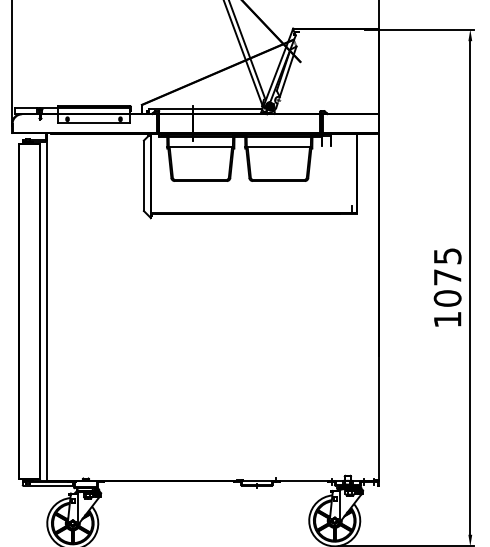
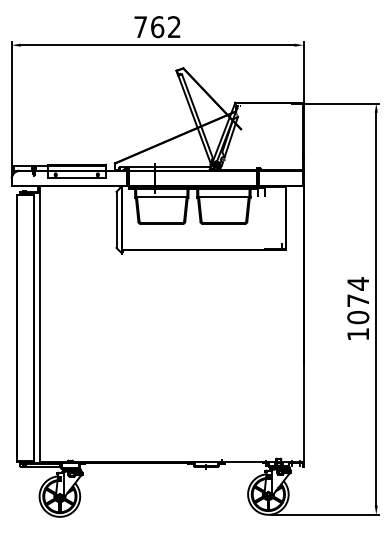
text: (447, 255) -> (358, 283), 1075 -> 1074

